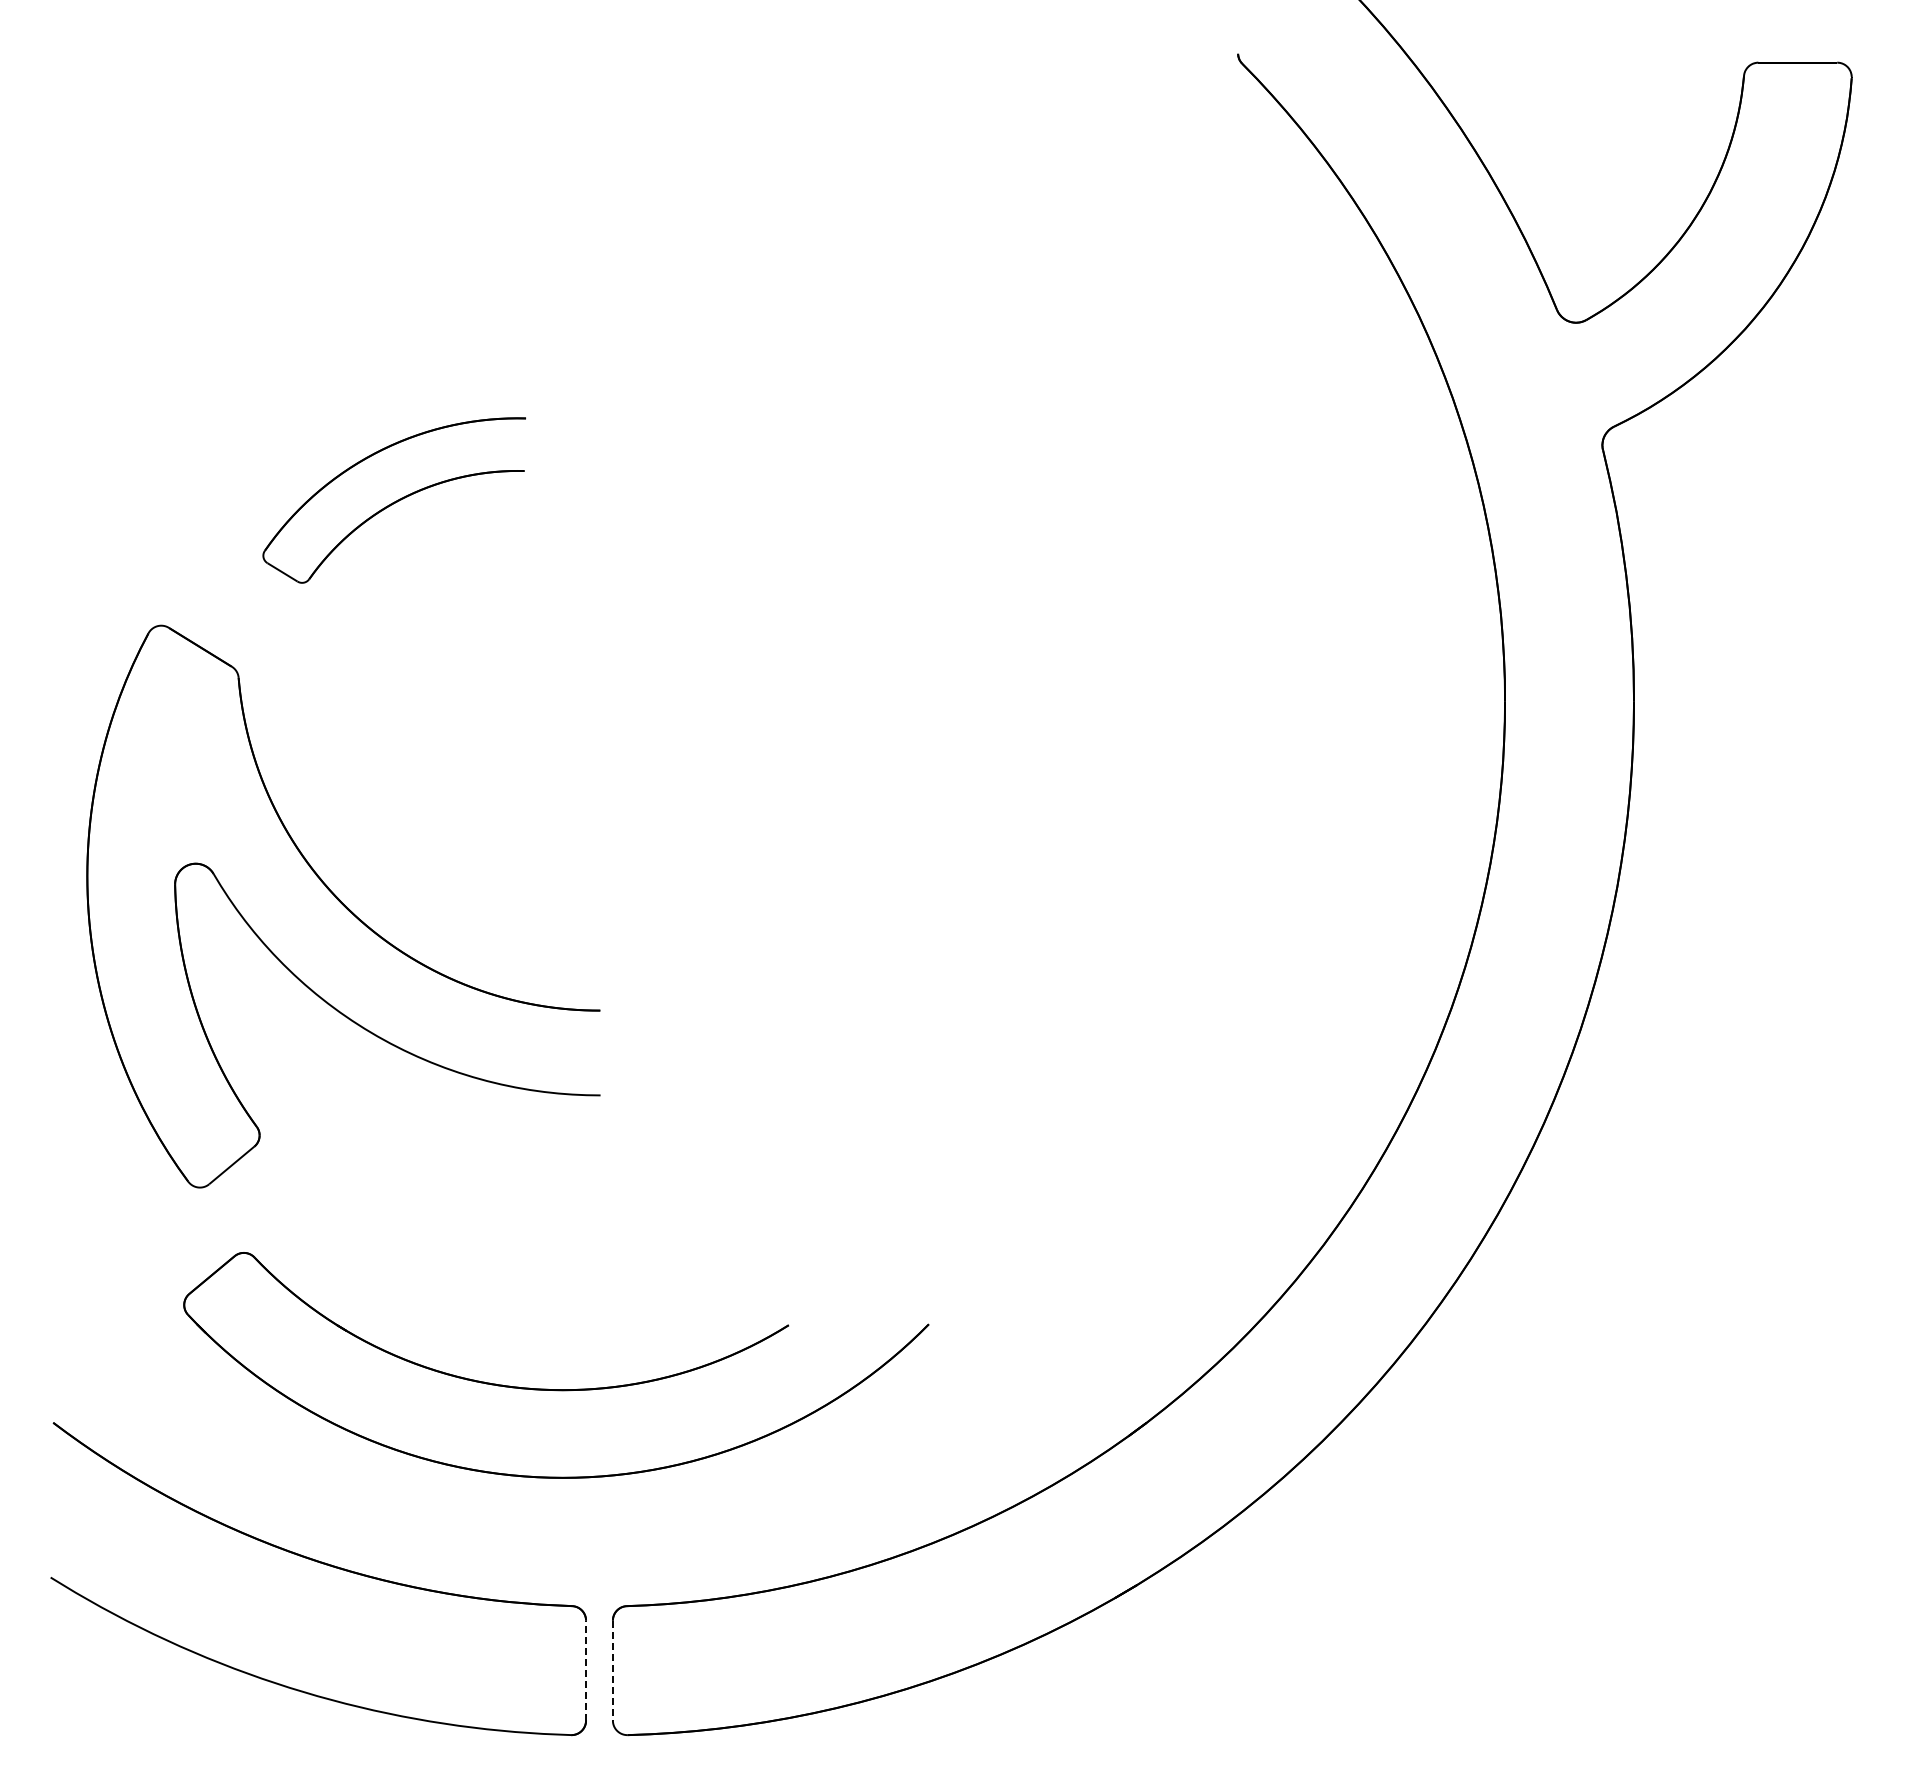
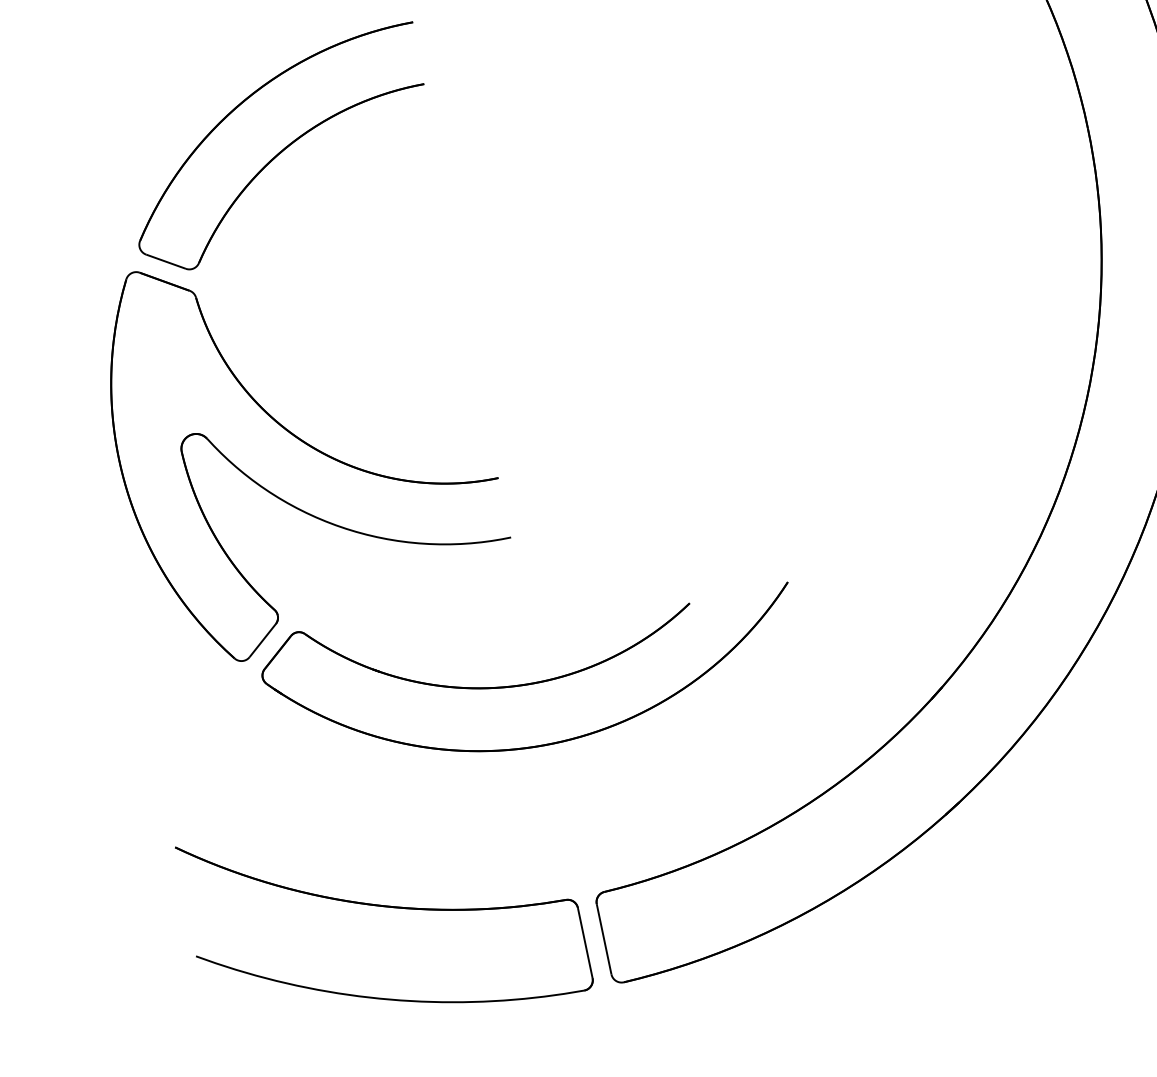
part: (394, 500) -> (279, 150), size x1.67
part: (556, 1389) -> (536, 682), moved
line: (586, 1670) -> (585, 943), dashed -> solid
line: (612, 1670) -> (603, 939), dashed -> solid

